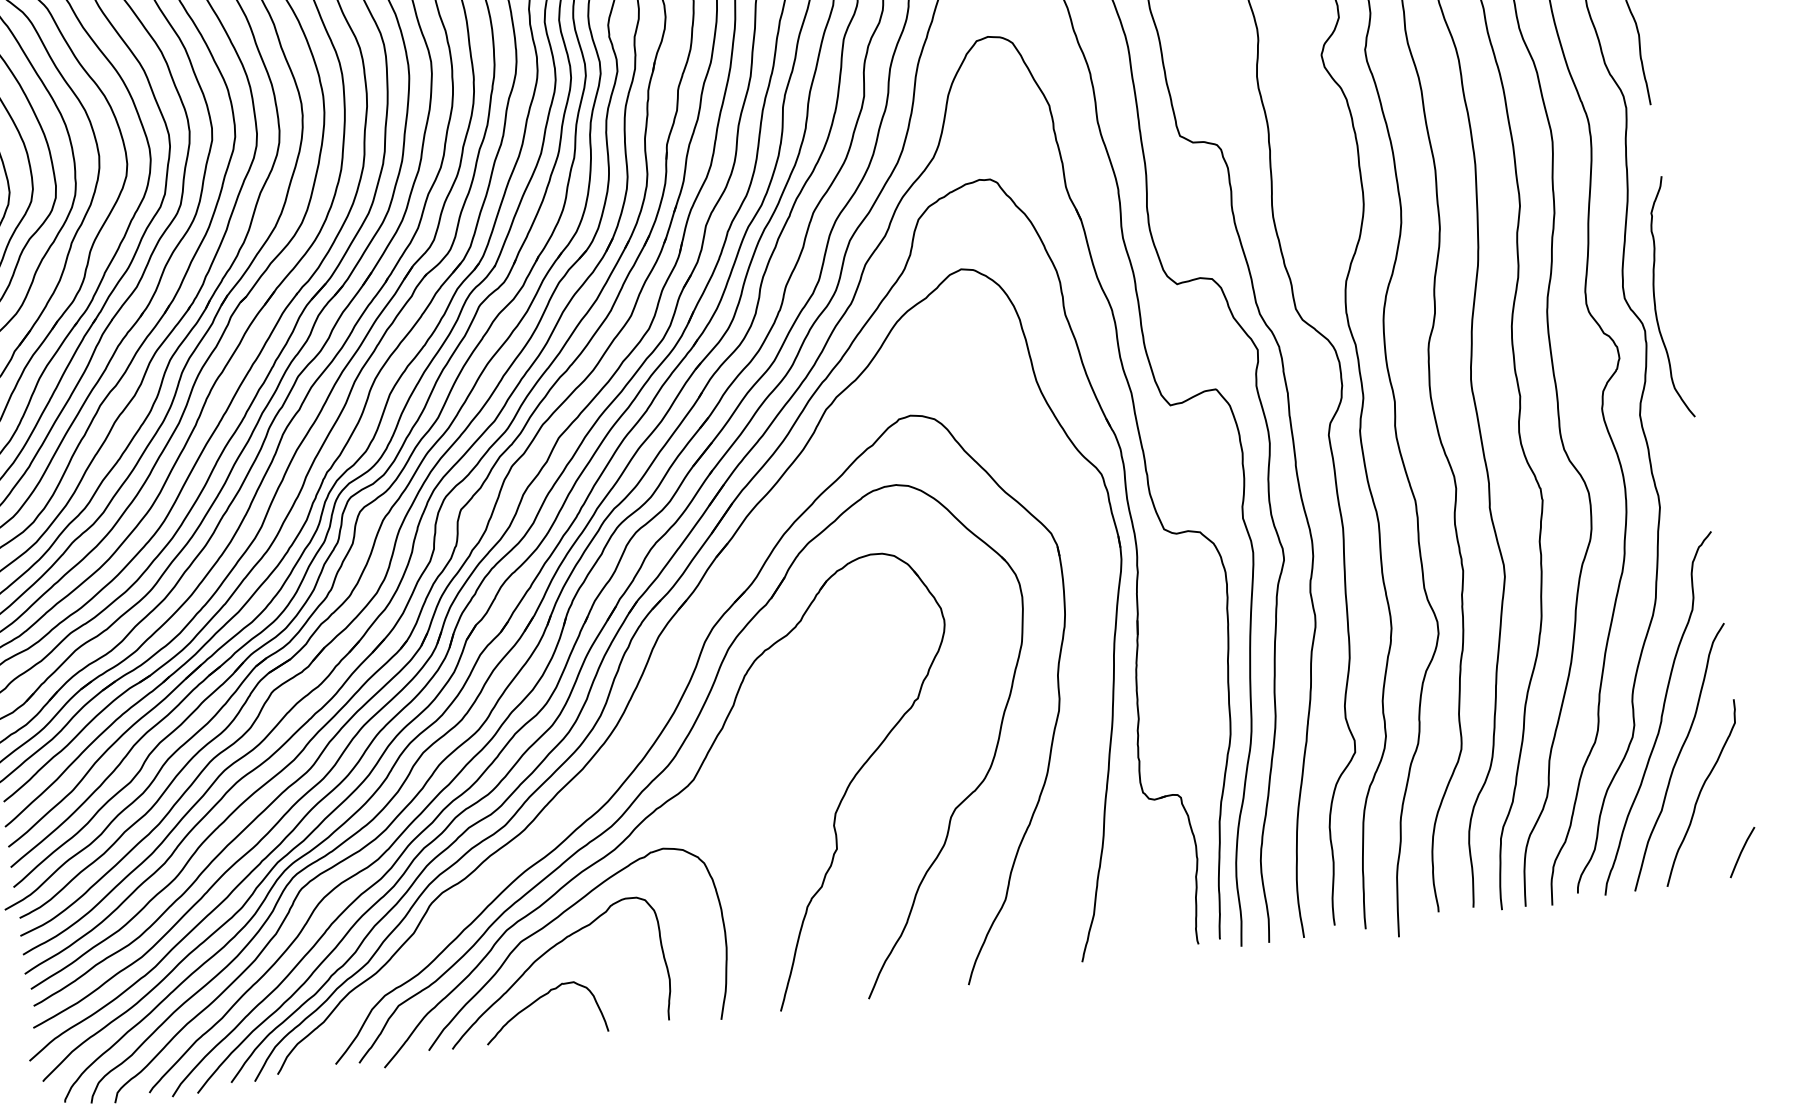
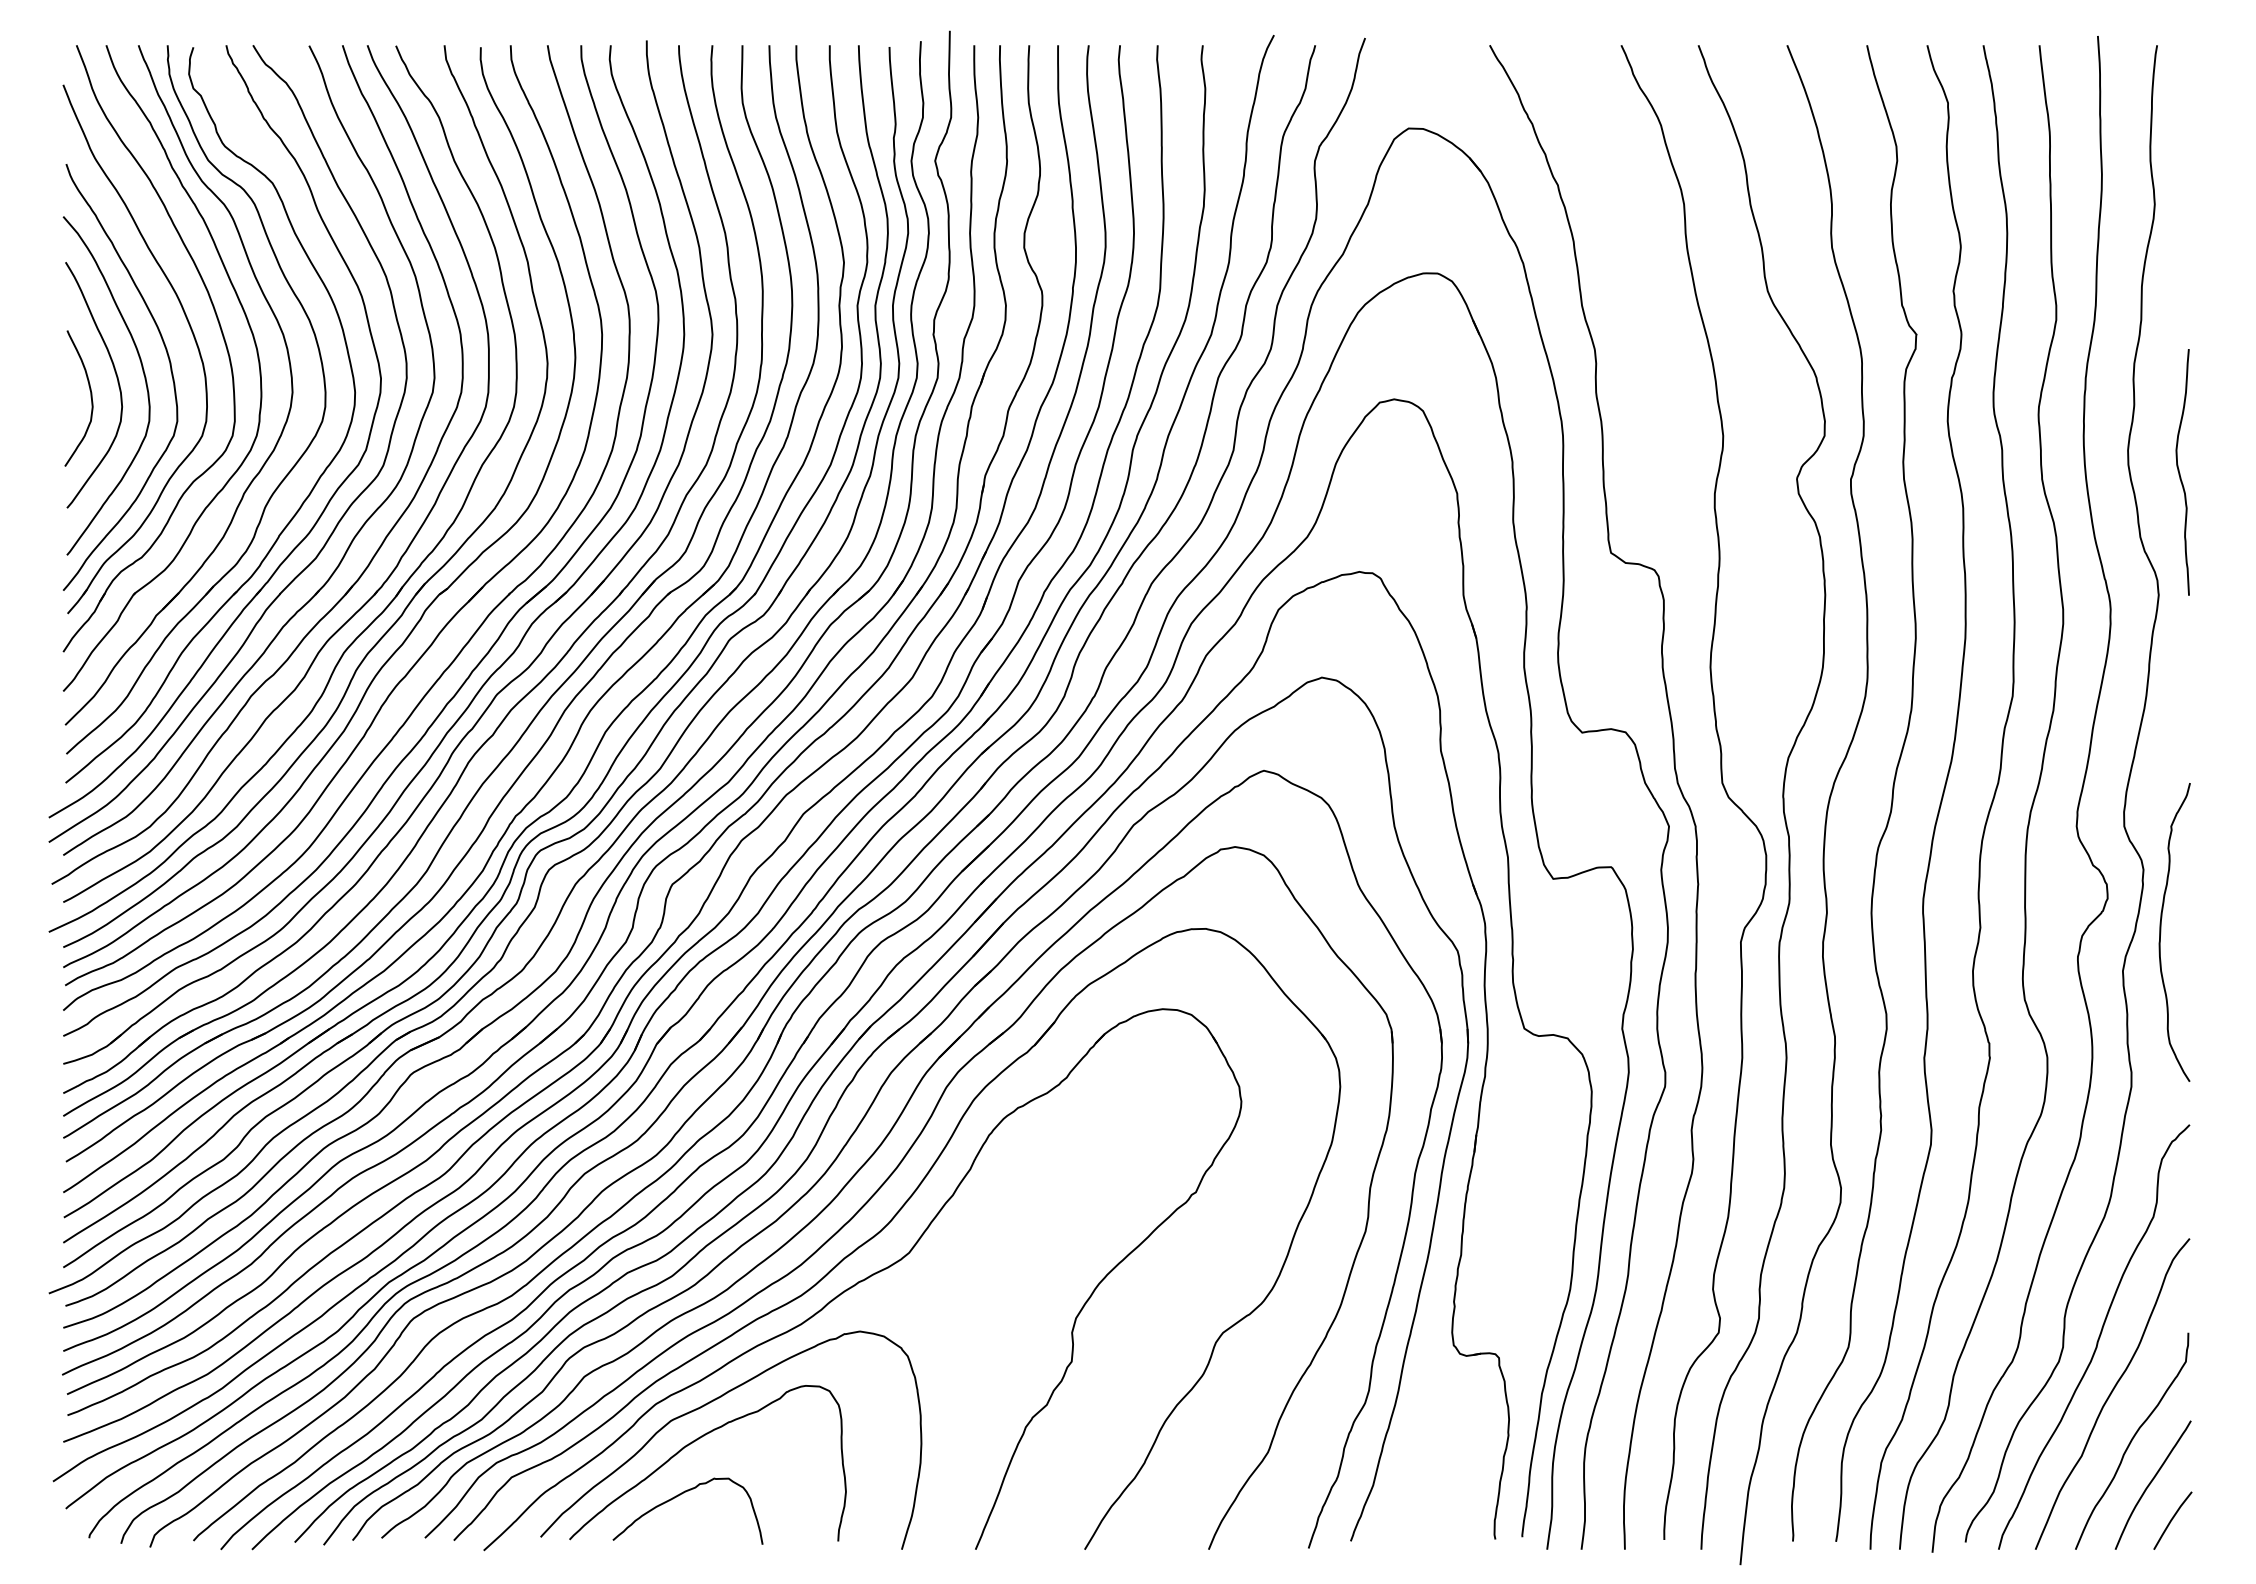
curve: (1655, 299) -> (2161, 932), moved
part: (661, 691) -> (885, 1140), added
curve: (1721, 824) -> (2151, 1483), added

